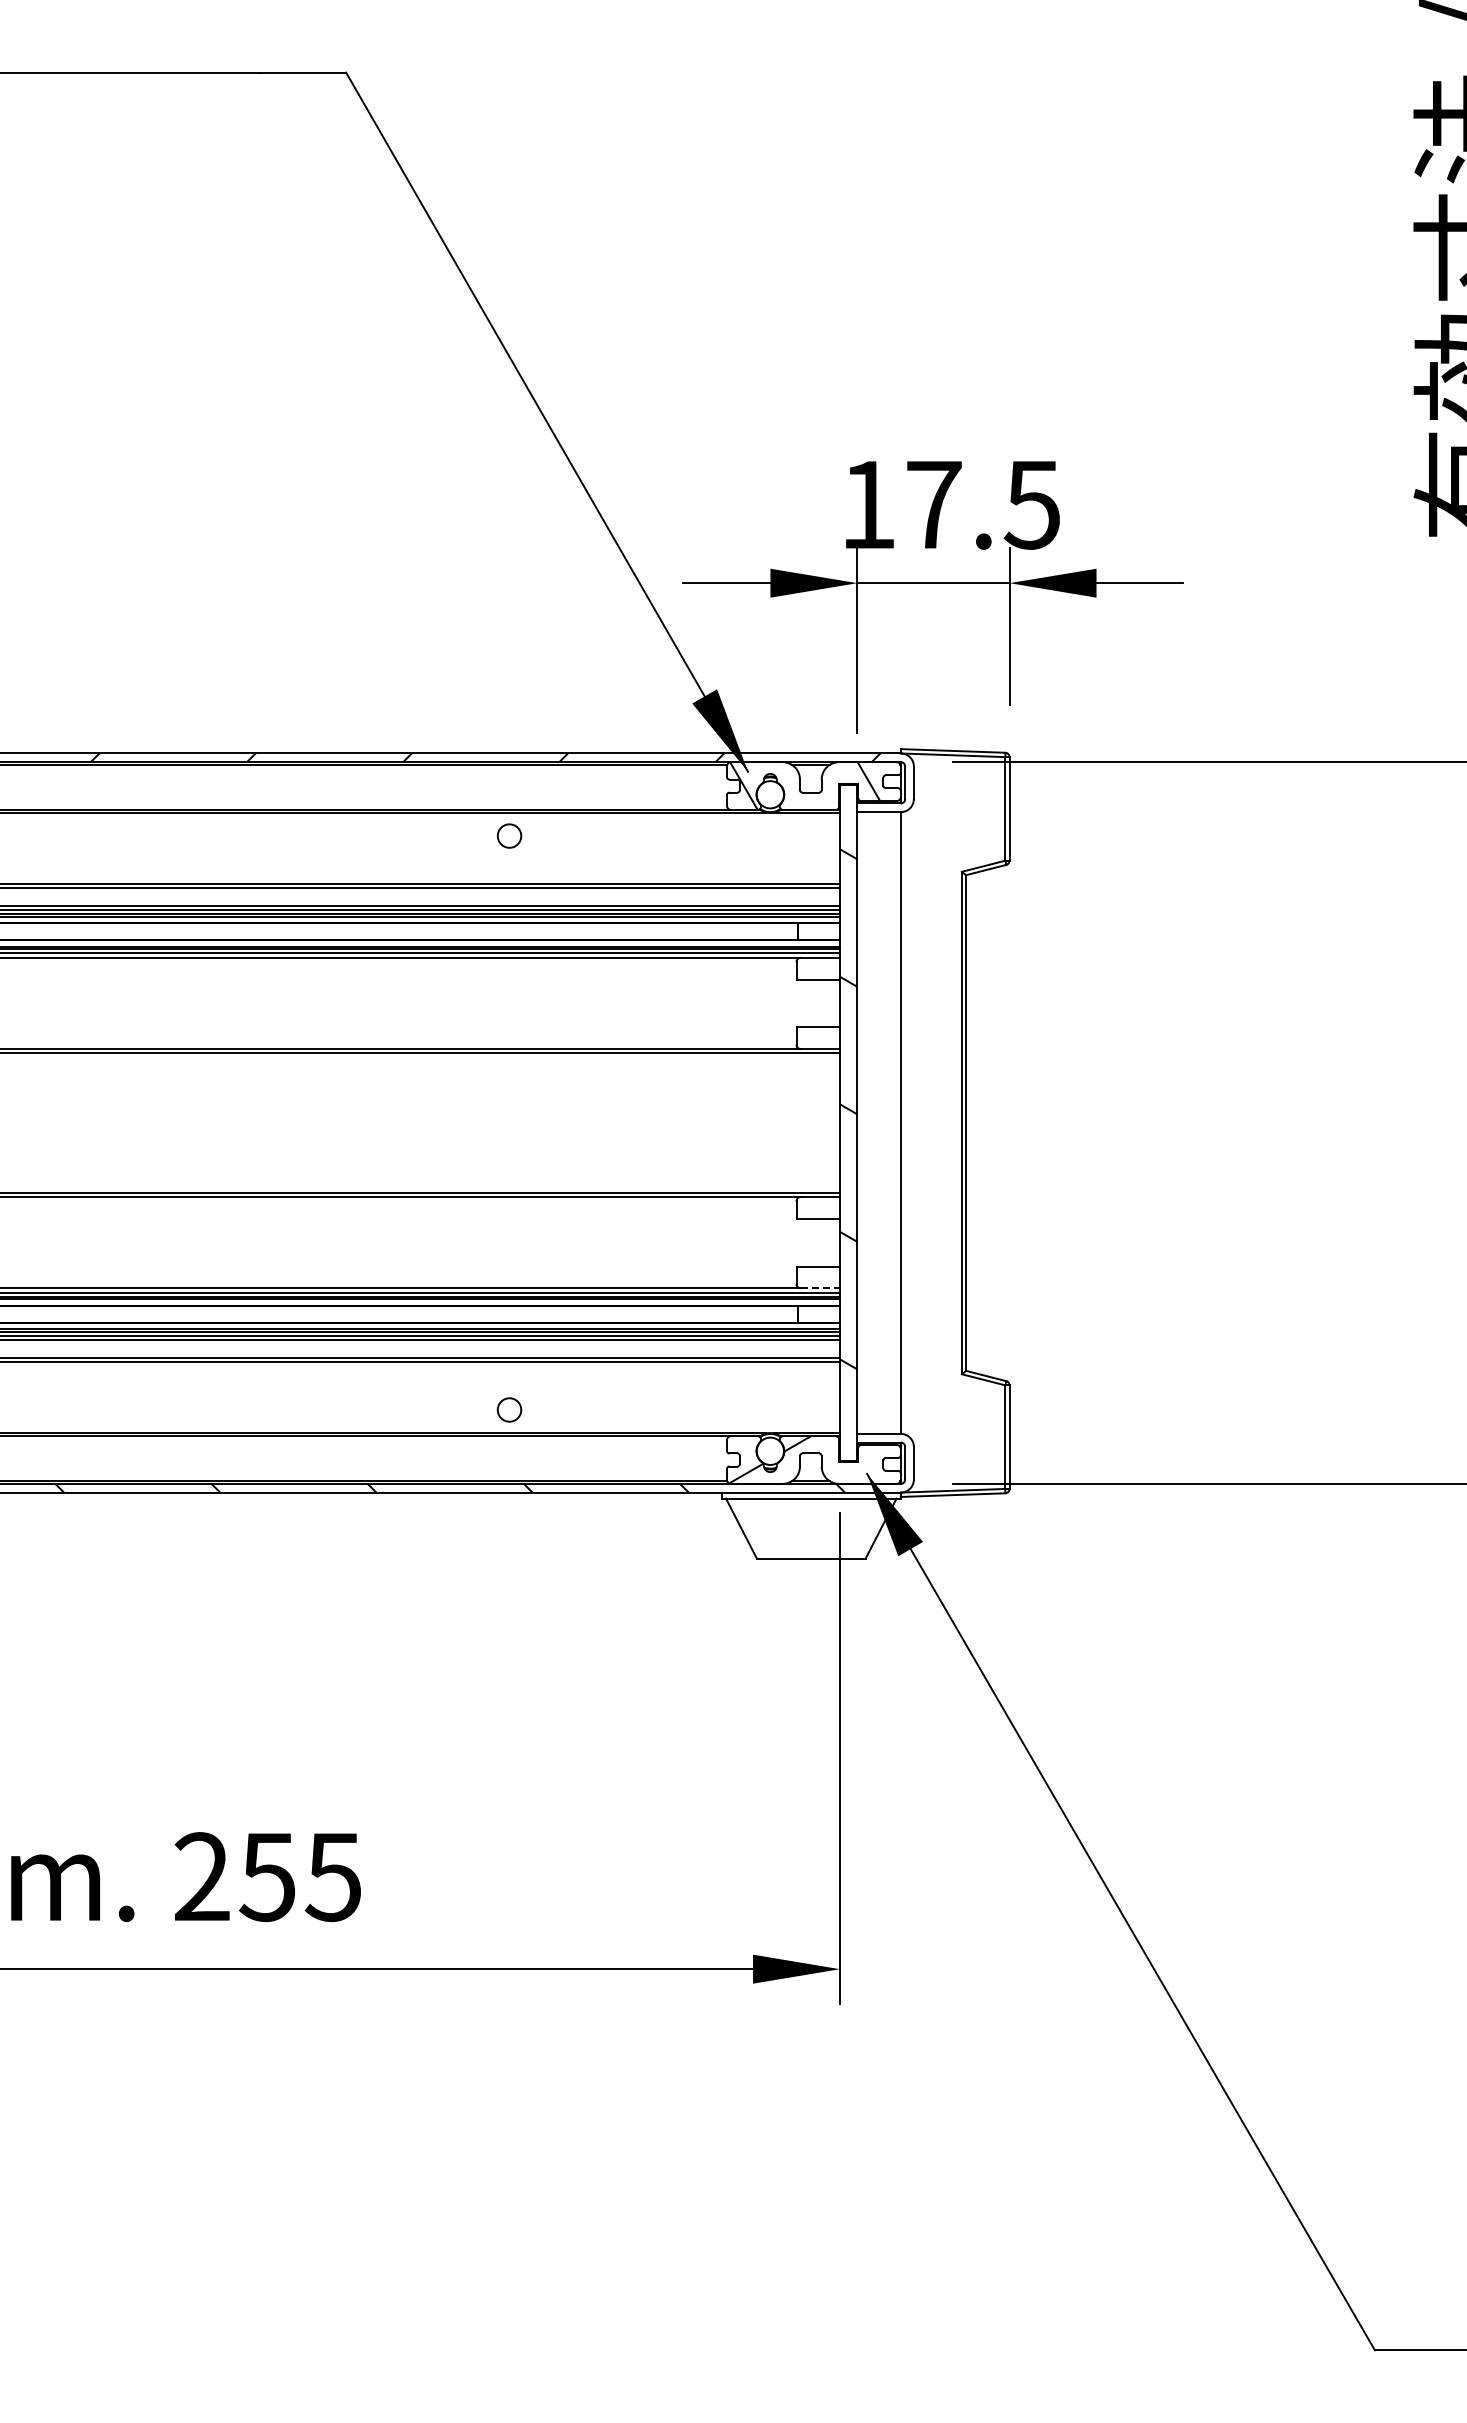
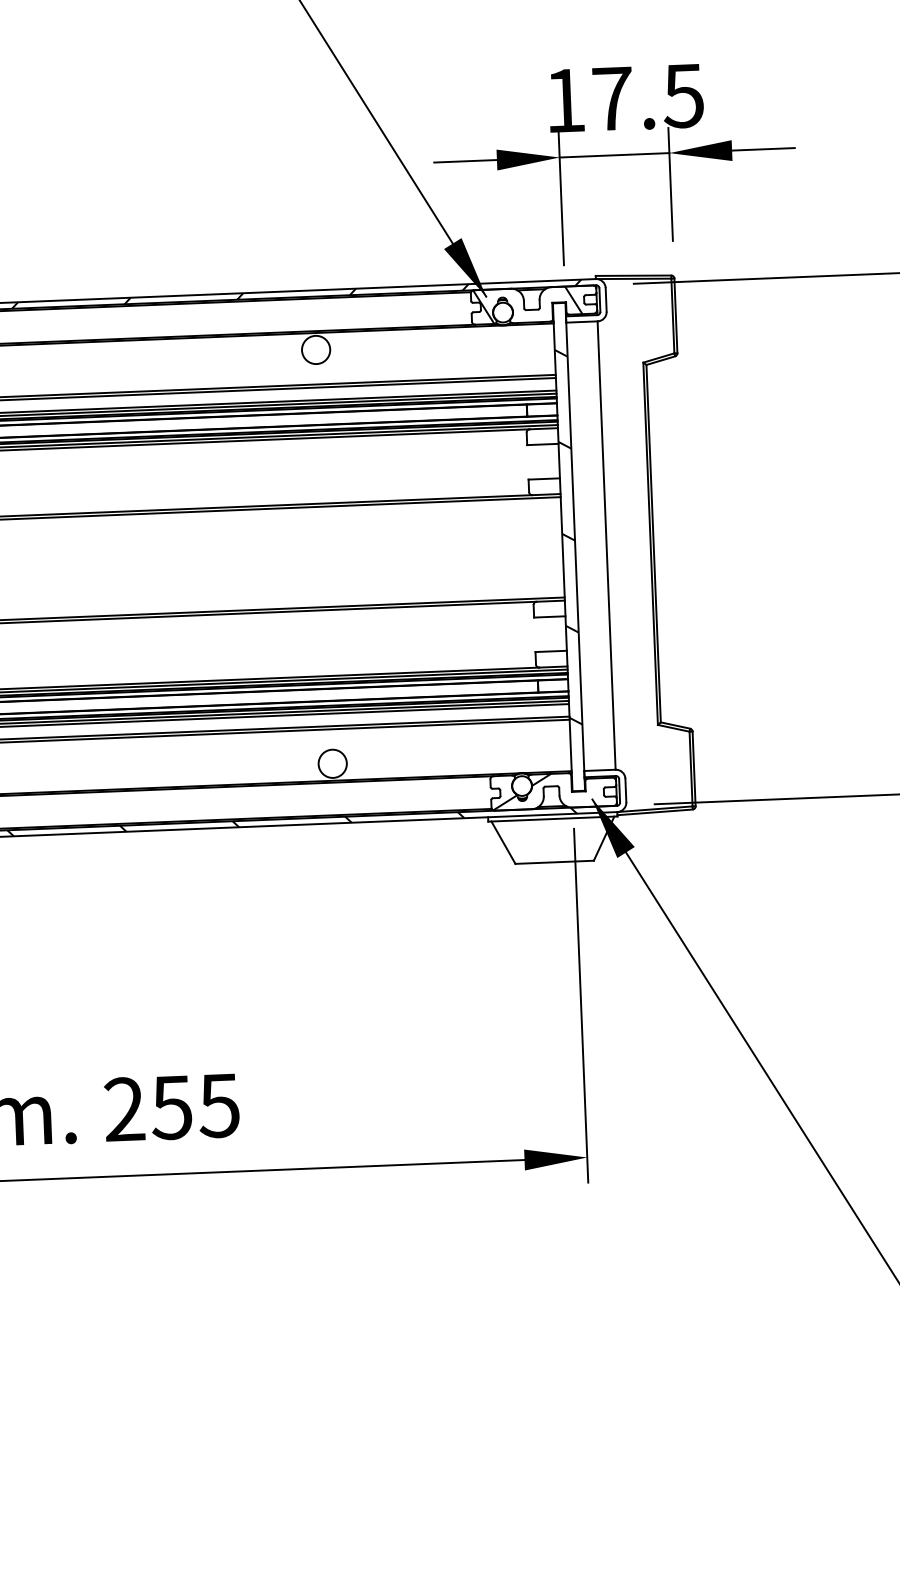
circle: (509, 835) -> (316, 349), size x1.67
line: (820, 1288) -> (553, 667), dashed -> solid
circle: (509, 1409) -> (332, 763), size x1.67

